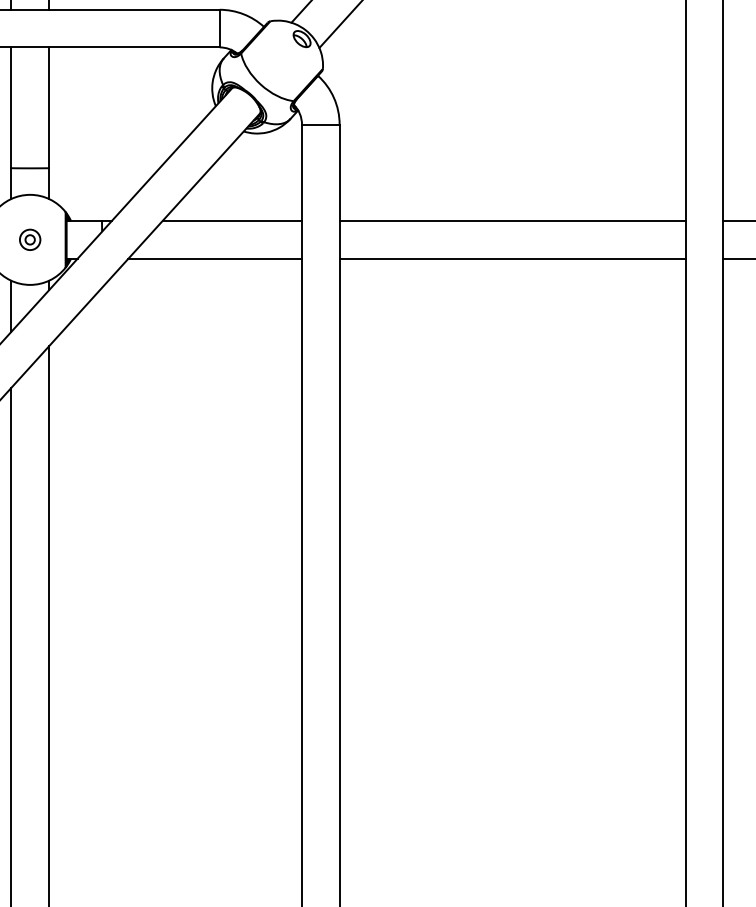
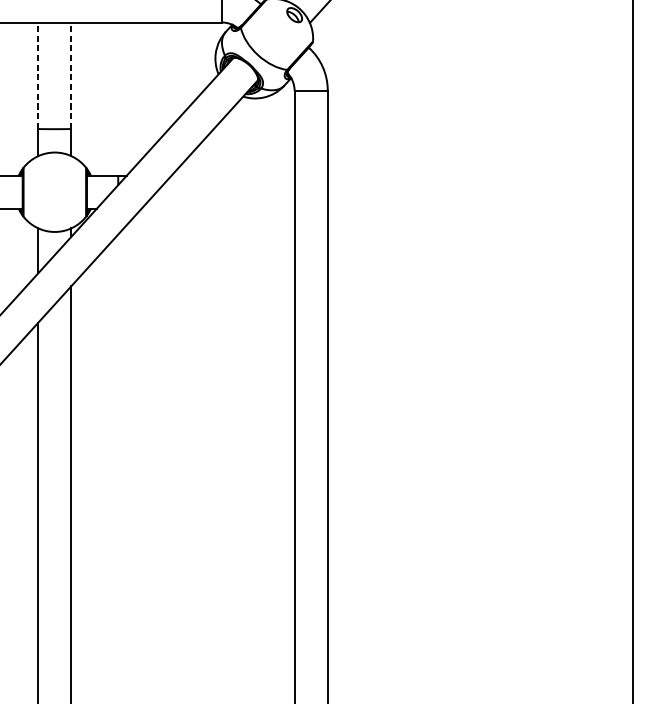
line: (11, 107) -> (38, 75), solid -> dashed
line: (49, 107) -> (71, 75), solid -> dashed
line: (232, 221) -> (233, 176), removed
line: (512, 221) -> (480, 176), removed
part: (30, 239) -> (55, 191), removed
line: (215, 258) -> (218, 208), removed
line: (512, 258) -> (480, 208), removed

